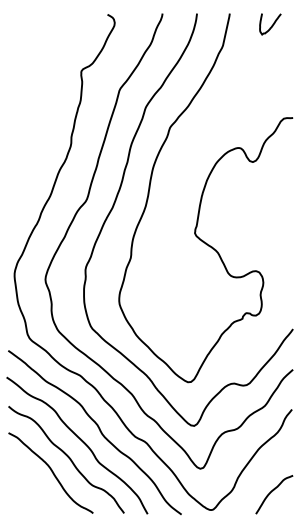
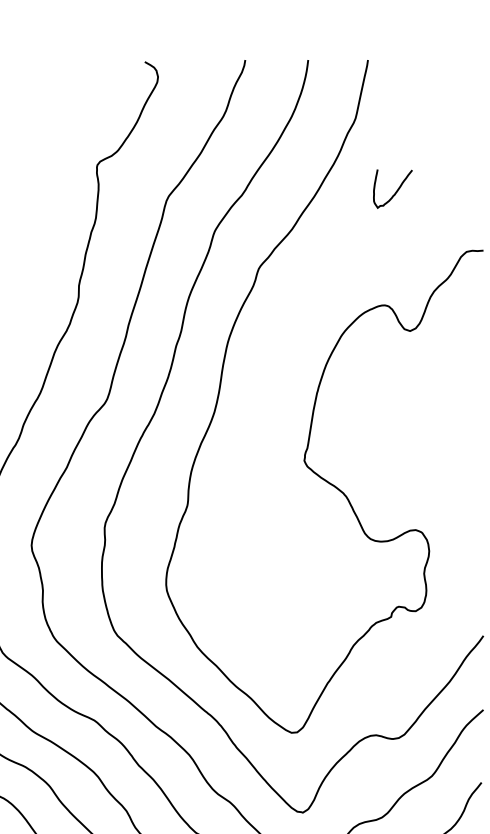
curve: (271, 25) -> (394, 191), moved

